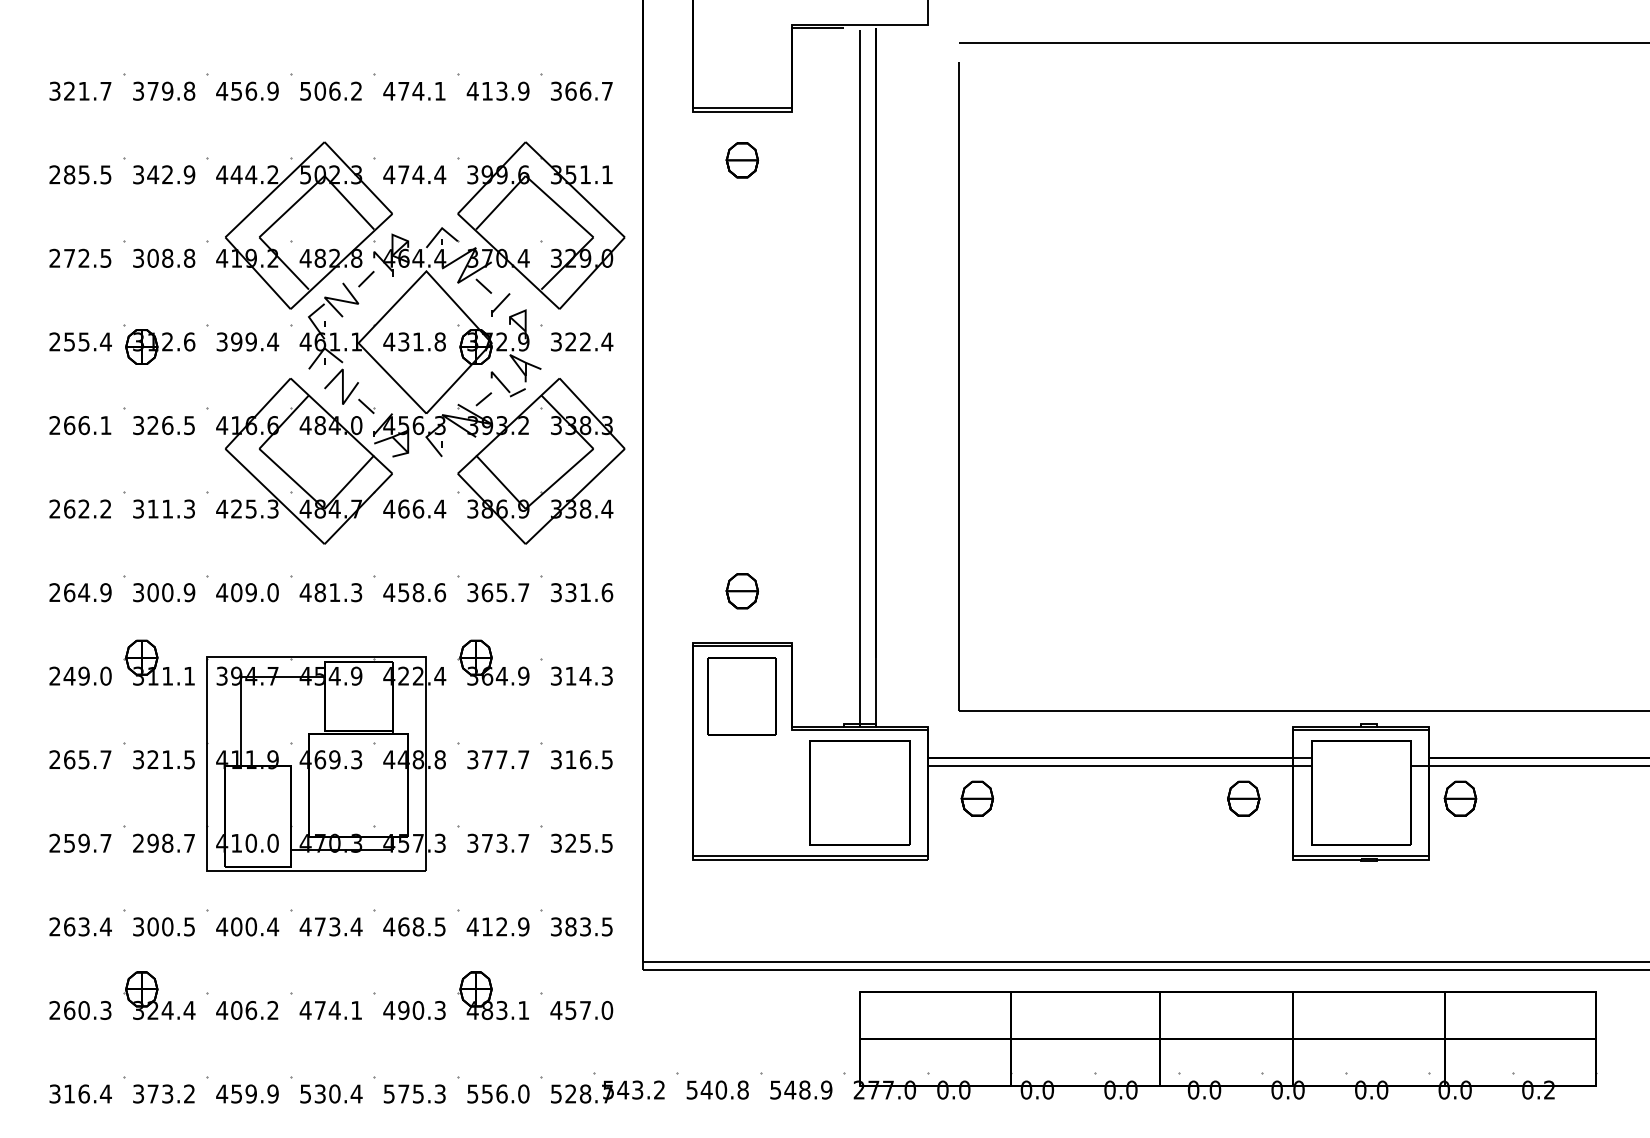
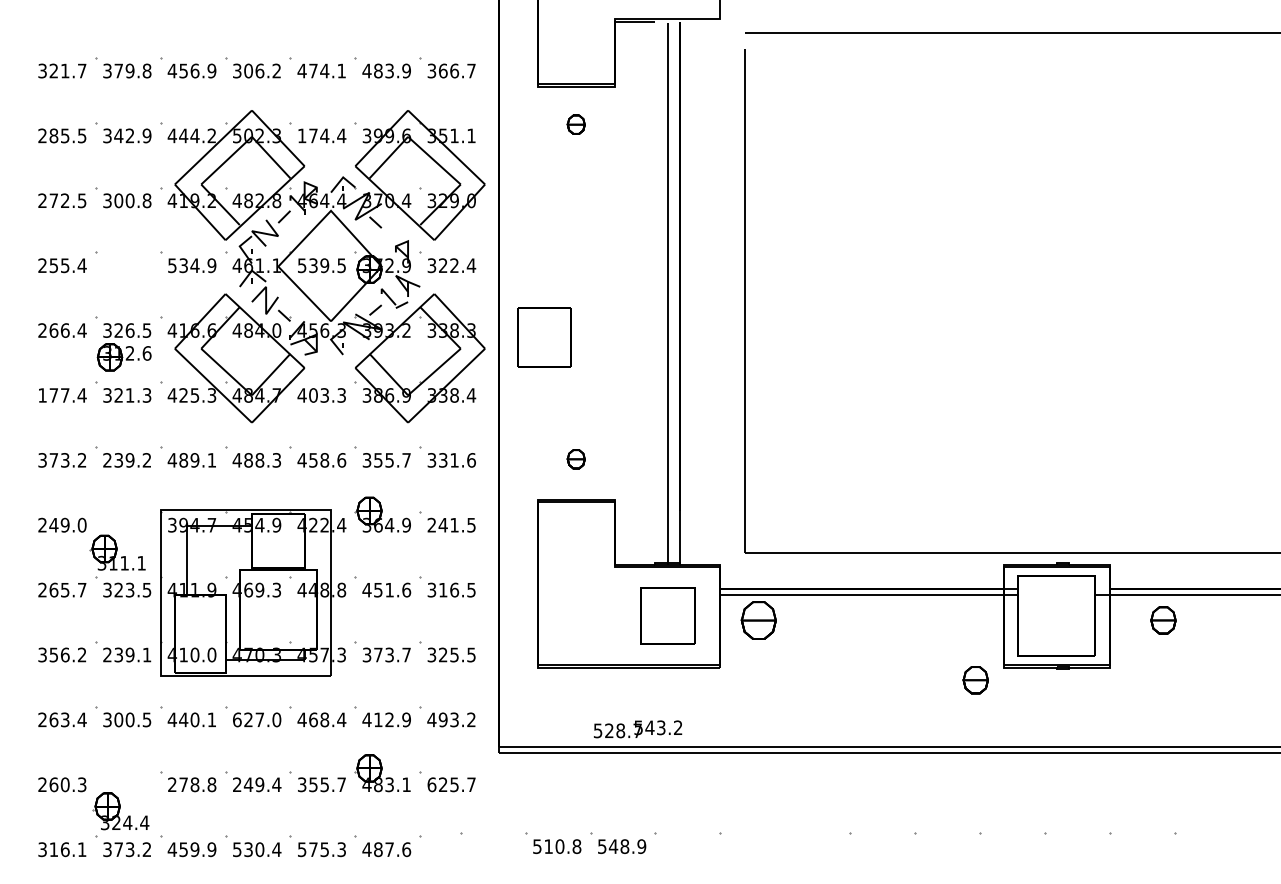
text: (305, 90) -> (237, 70), 506.2 -> 306.2
text: (487, 90) -> (378, 70), 413.9 -> 483.9
part: (741, 160) -> (575, 124), size x0.7
text: (389, 174) -> (302, 135), 474.4 -> 174.4
text: (167, 258) -> (129, 200), 308.8 -> 300.8
part: (500, 304) -> (388, 236), removed
text: (248, 341) -> (192, 265), 399.4 -> 534.9
text: (414, 341) -> (321, 265), 431.8 -> 539.5
part: (160, 346) -> (124, 356), moved
text: (105, 425) -> (81, 330), 266.1 -> 266.4
text: (80, 508) -> (62, 395), 262.2 -> 177.4
text: (152, 508) -> (118, 395), 311.3 -> 321.3
text: (422, 508) -> (327, 395), 466.4 -> 403.3
part: (741, 591) -> (575, 459), size x0.7
text: (80, 592) -> (62, 460), 264.9 -> 373.2
text: (164, 592) -> (127, 460), 300.9 -> 239.2
text: (254, 592) -> (197, 460), 409.0 -> 489.1
text: (334, 592) -> (259, 460), 481.3 -> 488.3
text: (487, 592) -> (378, 460), 365.7 -> 355.7
part: (158, 662) -> (117, 552), moved
text: (581, 675) -> (451, 524), 314.3 -> 241.5
part: (741, 696) -> (543, 337), moved
text: (167, 759) -> (129, 589), 321.5 -> 323.5
text: (497, 759) -> (386, 589), 377.7 -> 451.6
part: (859, 792) -> (667, 615), size x0.7
part: (977, 798) -> (758, 620), size x1.4
part: (1243, 798) -> (975, 679), moved
part: (1460, 798) -> (1163, 620), moved
text: (80, 842) -> (62, 654), 259.7 -> 356.2
text: (170, 842) -> (132, 654), 298.7 -> 239.1
text: (254, 926) -> (197, 719), 400.4 -> 440.1
text: (330, 926) -> (256, 719), 473.4 -> 627.0
text: (440, 926) -> (341, 719), 468.5 -> 468.4
text: (581, 926) -> (451, 719), 383.5 -> 493.2
part: (159, 995) -> (121, 811), moved
text: (247, 1009) -> (192, 784), 406.2 -> 278.8
text: (330, 1009) -> (256, 784), 474.1 -> 249.4
text: (414, 1009) -> (321, 784), 490.3 -> 355.7
text: (581, 1009) -> (451, 784), 457.0 -> 625.7
part: (1225, 1045) -> (951, 812), removed
text: (706, 1089) -> (548, 846), 540.8 -> 510.8
text: (607, 1091) -> (637, 728), moved
text: (105, 1093) -> (81, 849), 316.4 -> 316.1
text: (497, 1093) -> (386, 849), 556.0 -> 487.6

